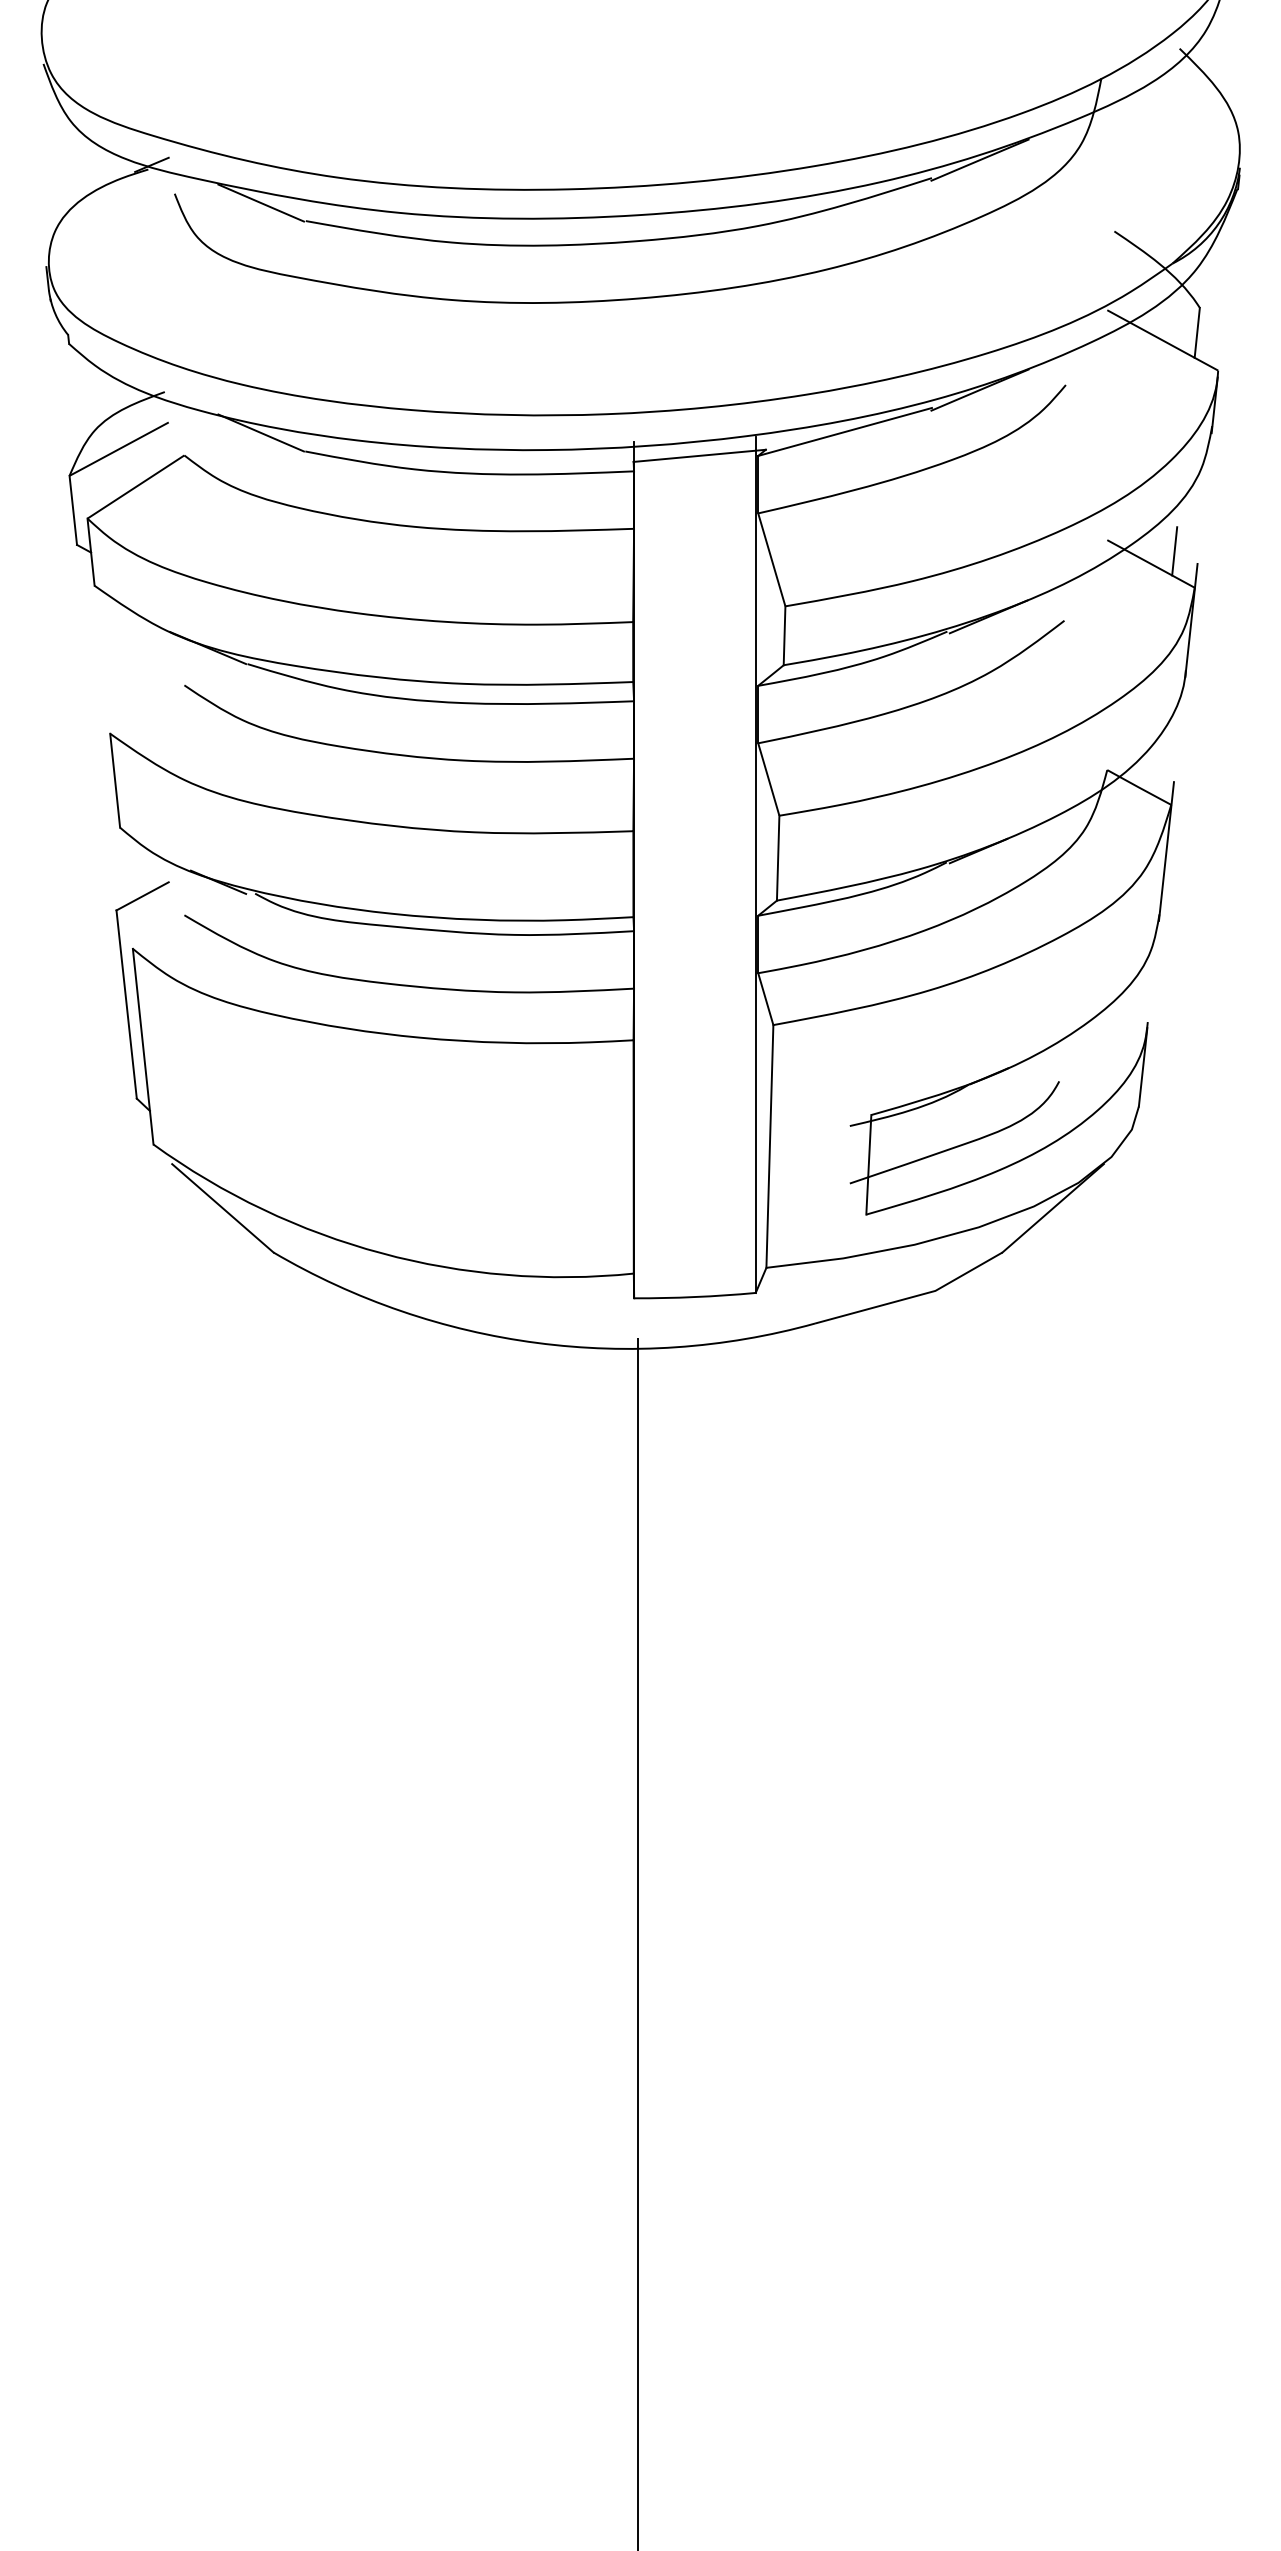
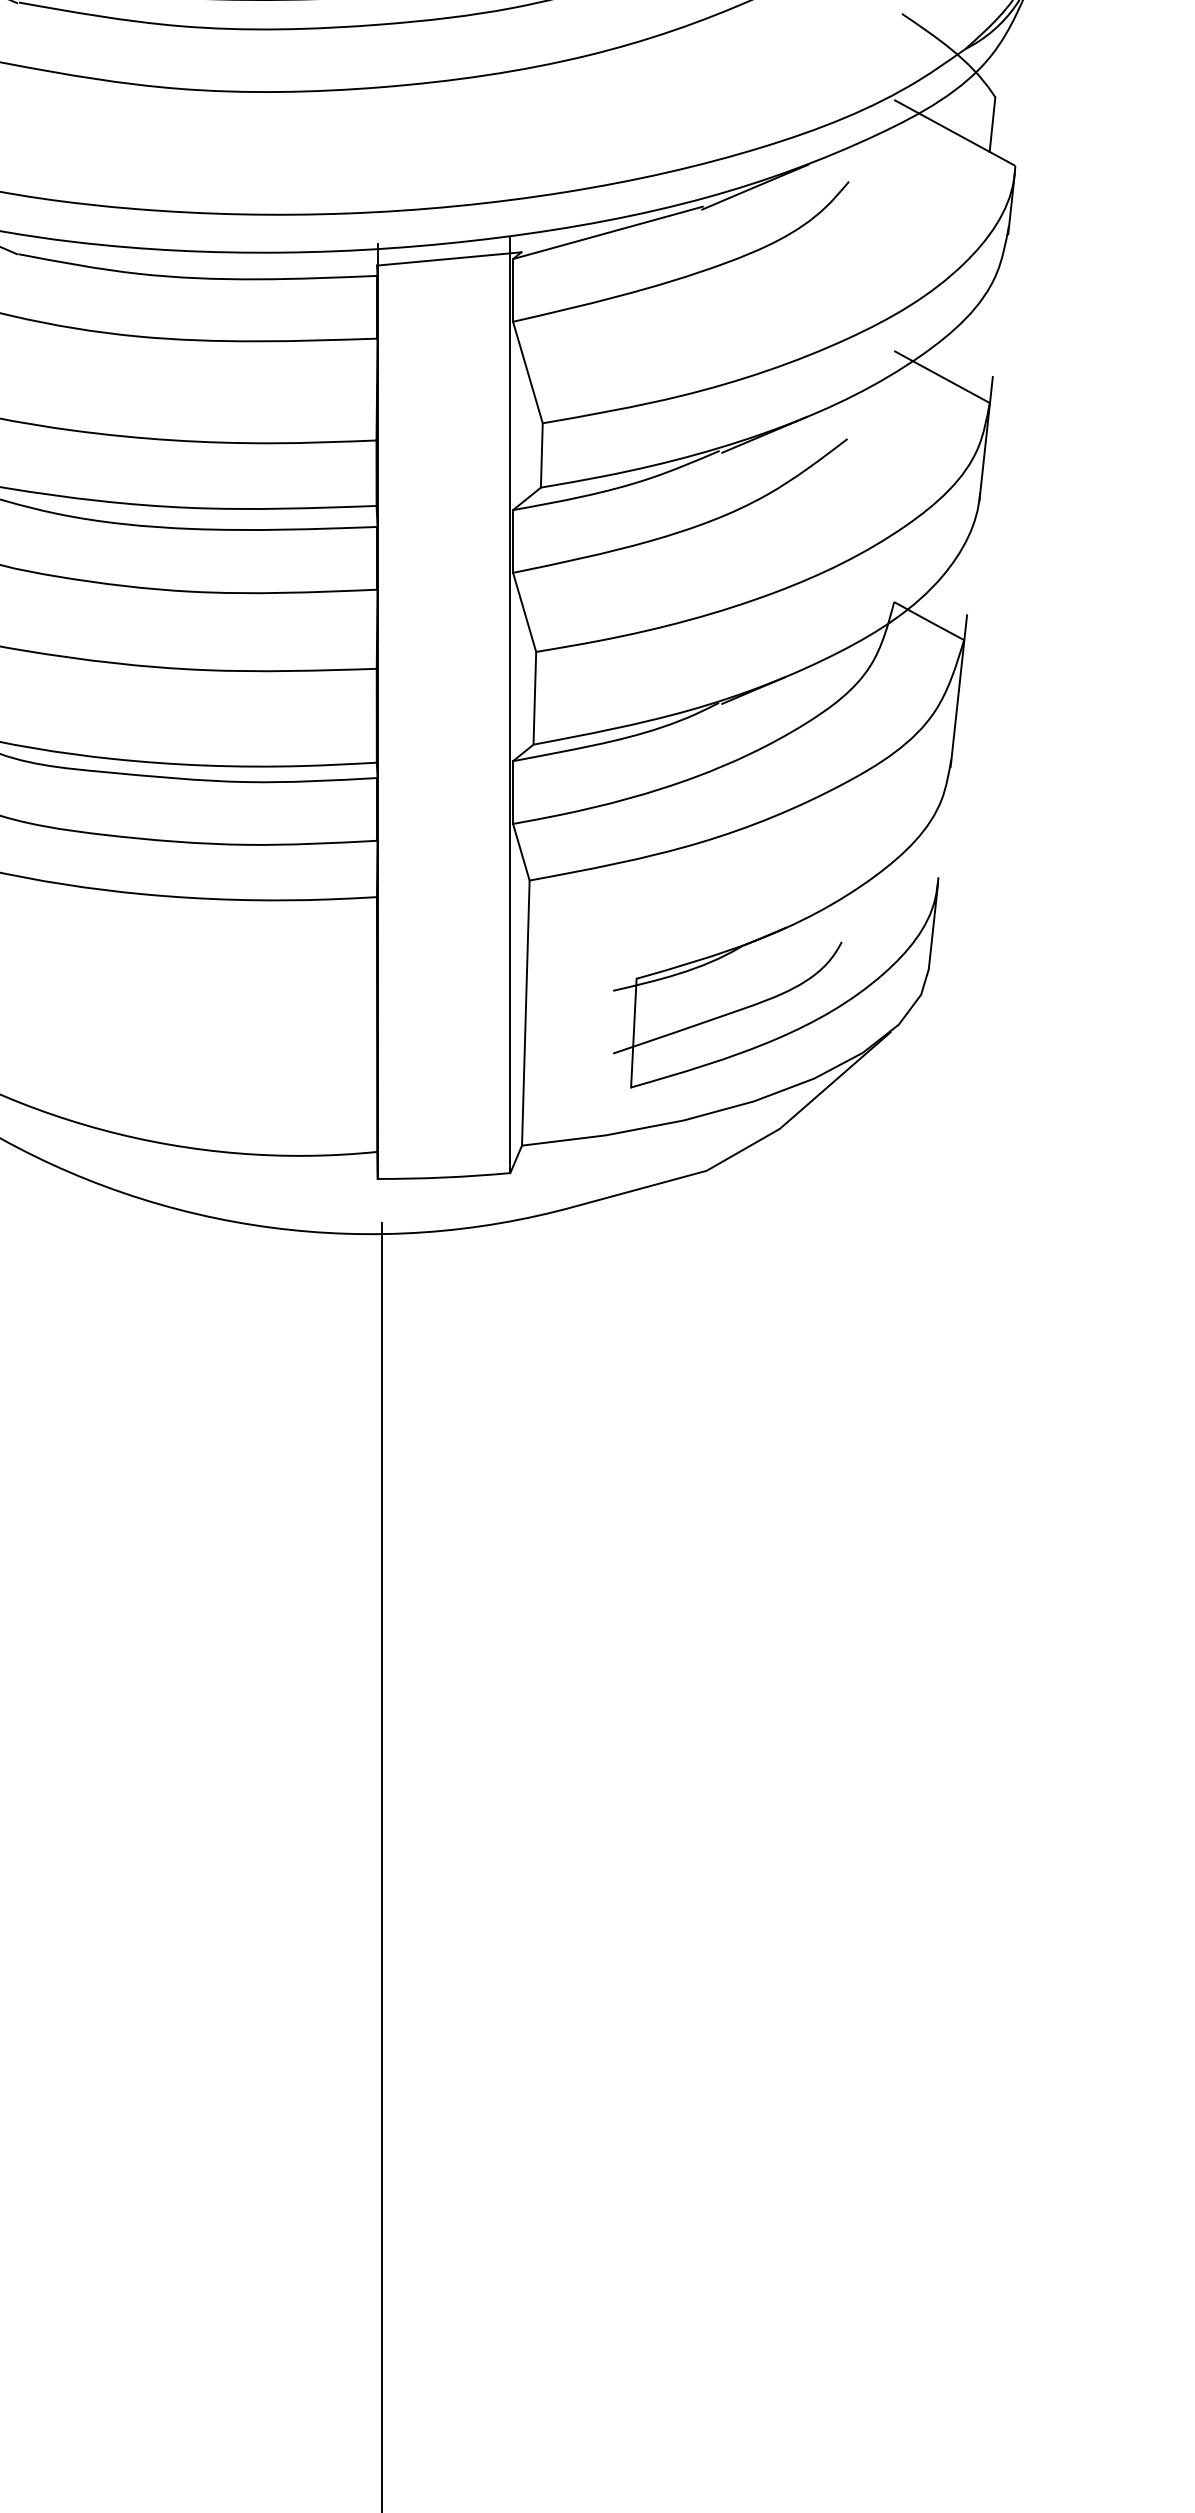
line: (1174, 551) -> (967, 363), removed

